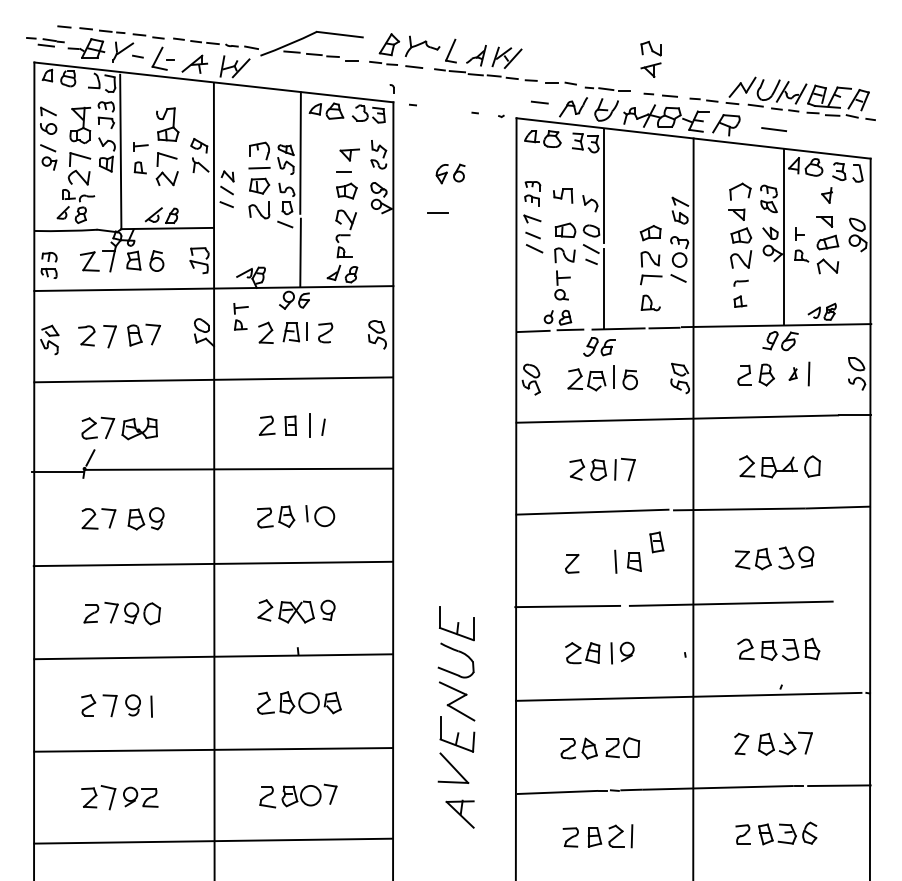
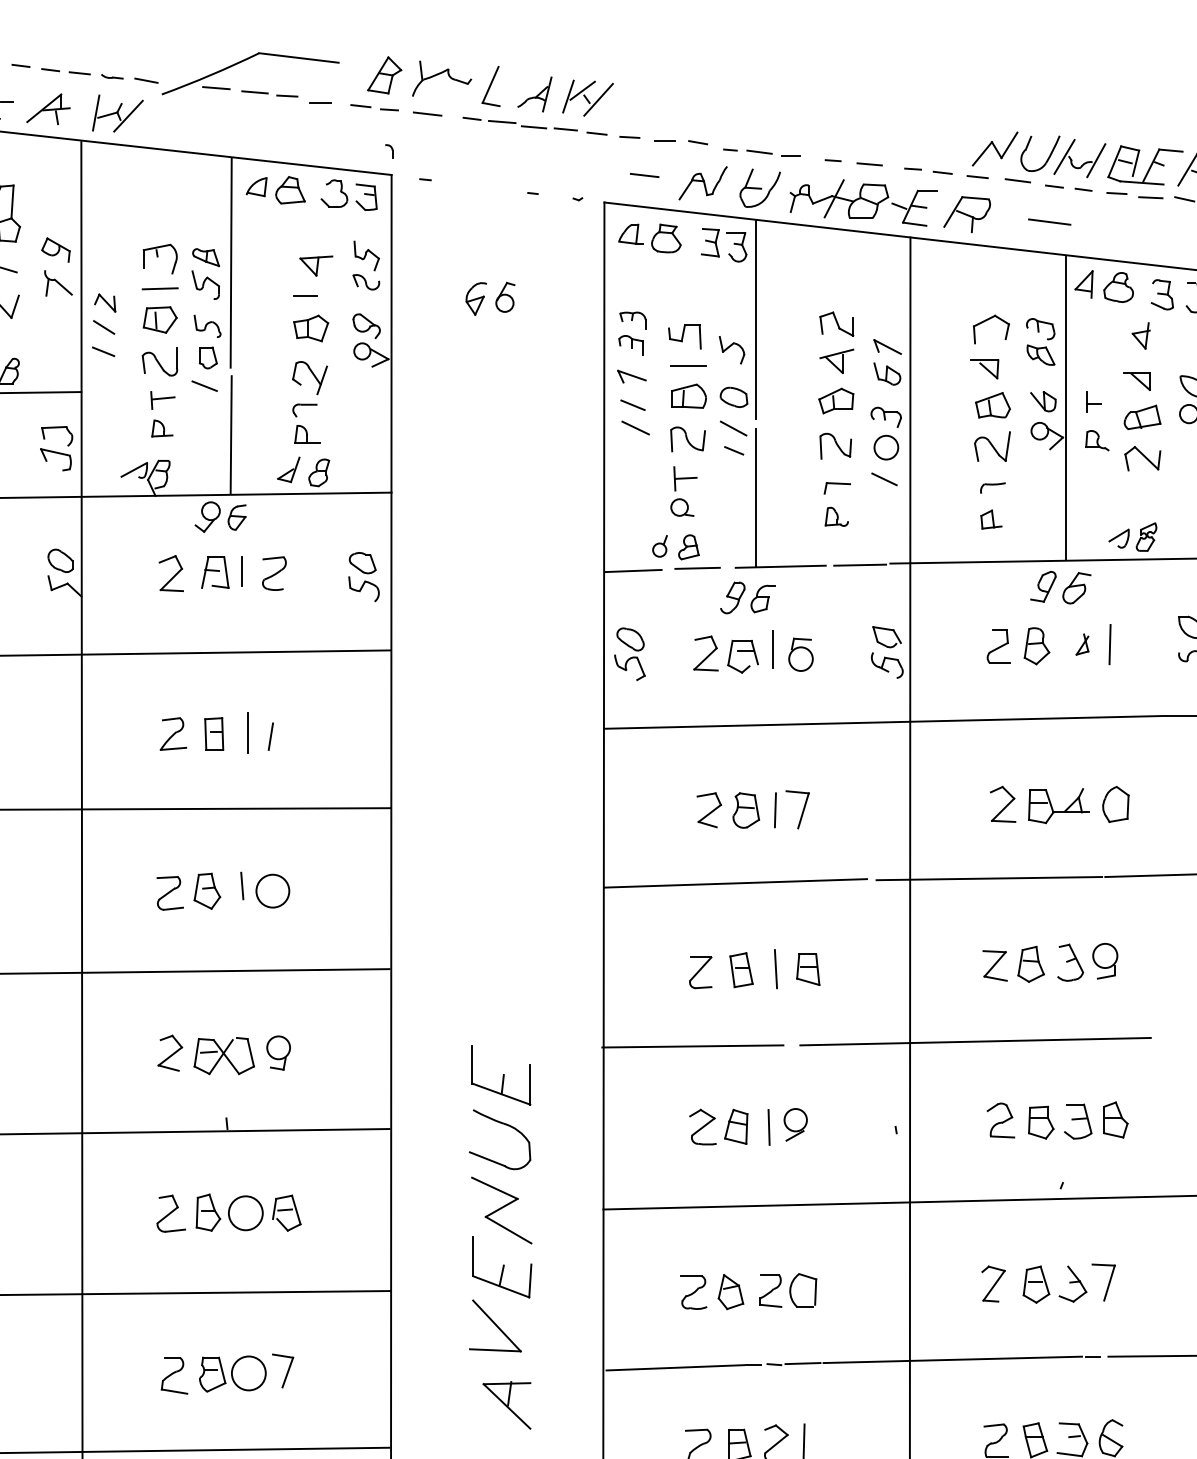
part: (651, 64) -> (837, 351), moved
line: (437, 212) -> (687, 365), moved
part: (651, 292) -> (837, 503), size x0.71
part: (240, 316) -> (161, 413), moved
part: (656, 542) -> (740, 970), moved

